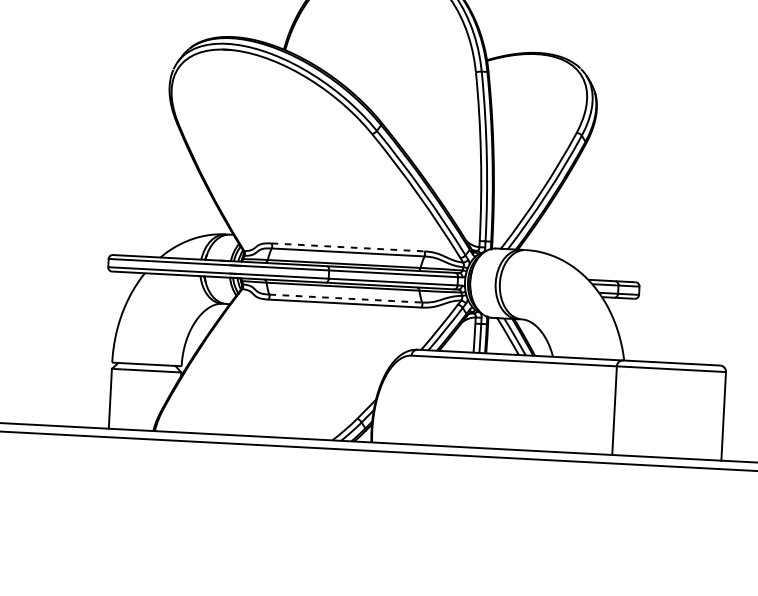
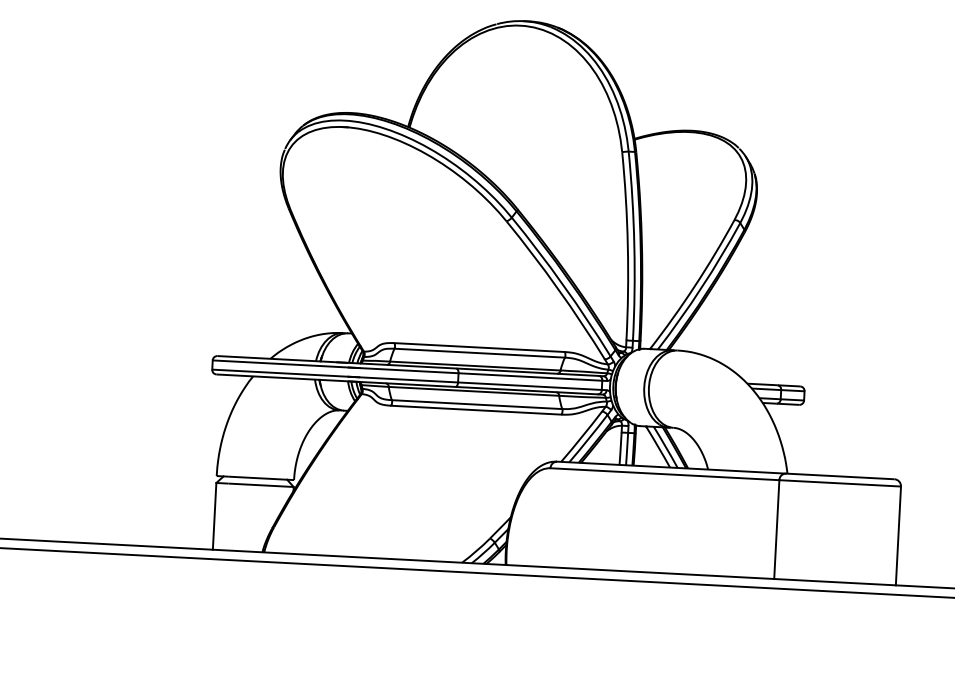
line: (348, 247) -> (480, 347), dashed -> solid
line: (346, 298) -> (477, 404), dashed -> solid

